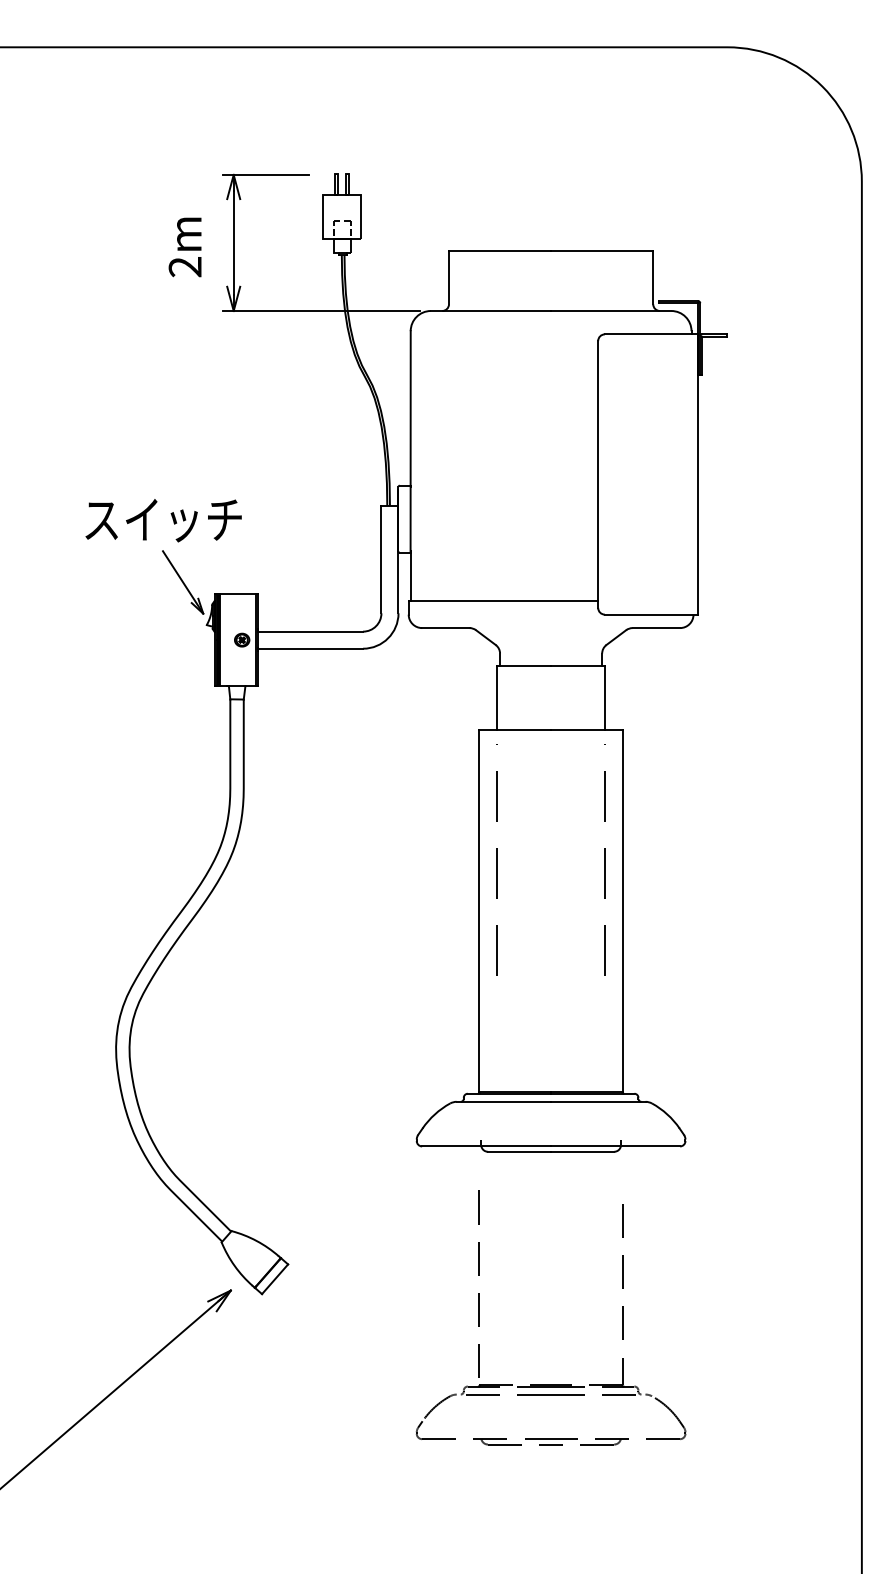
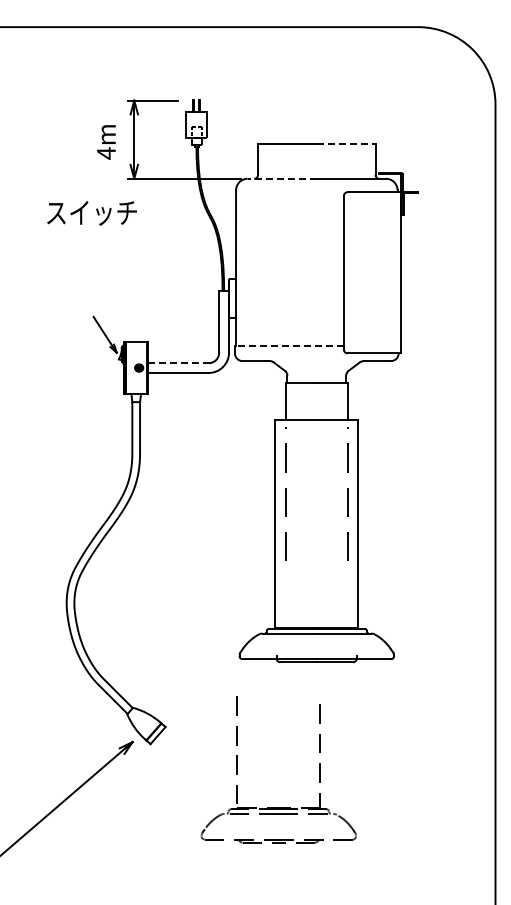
line: (602, 251) -> (346, 144), solid -> dashed
text: (183, 267) -> (105, 153), 2m -> 4m
line: (491, 310) -> (282, 178), solid -> dashed
text: (162, 520) -> (91, 213), moved
line: (501, 600) -> (288, 345), solid -> dashed
line: (310, 632) -> (178, 363), solid -> dashed
part: (550, 1383) -> (278, 807), moved

